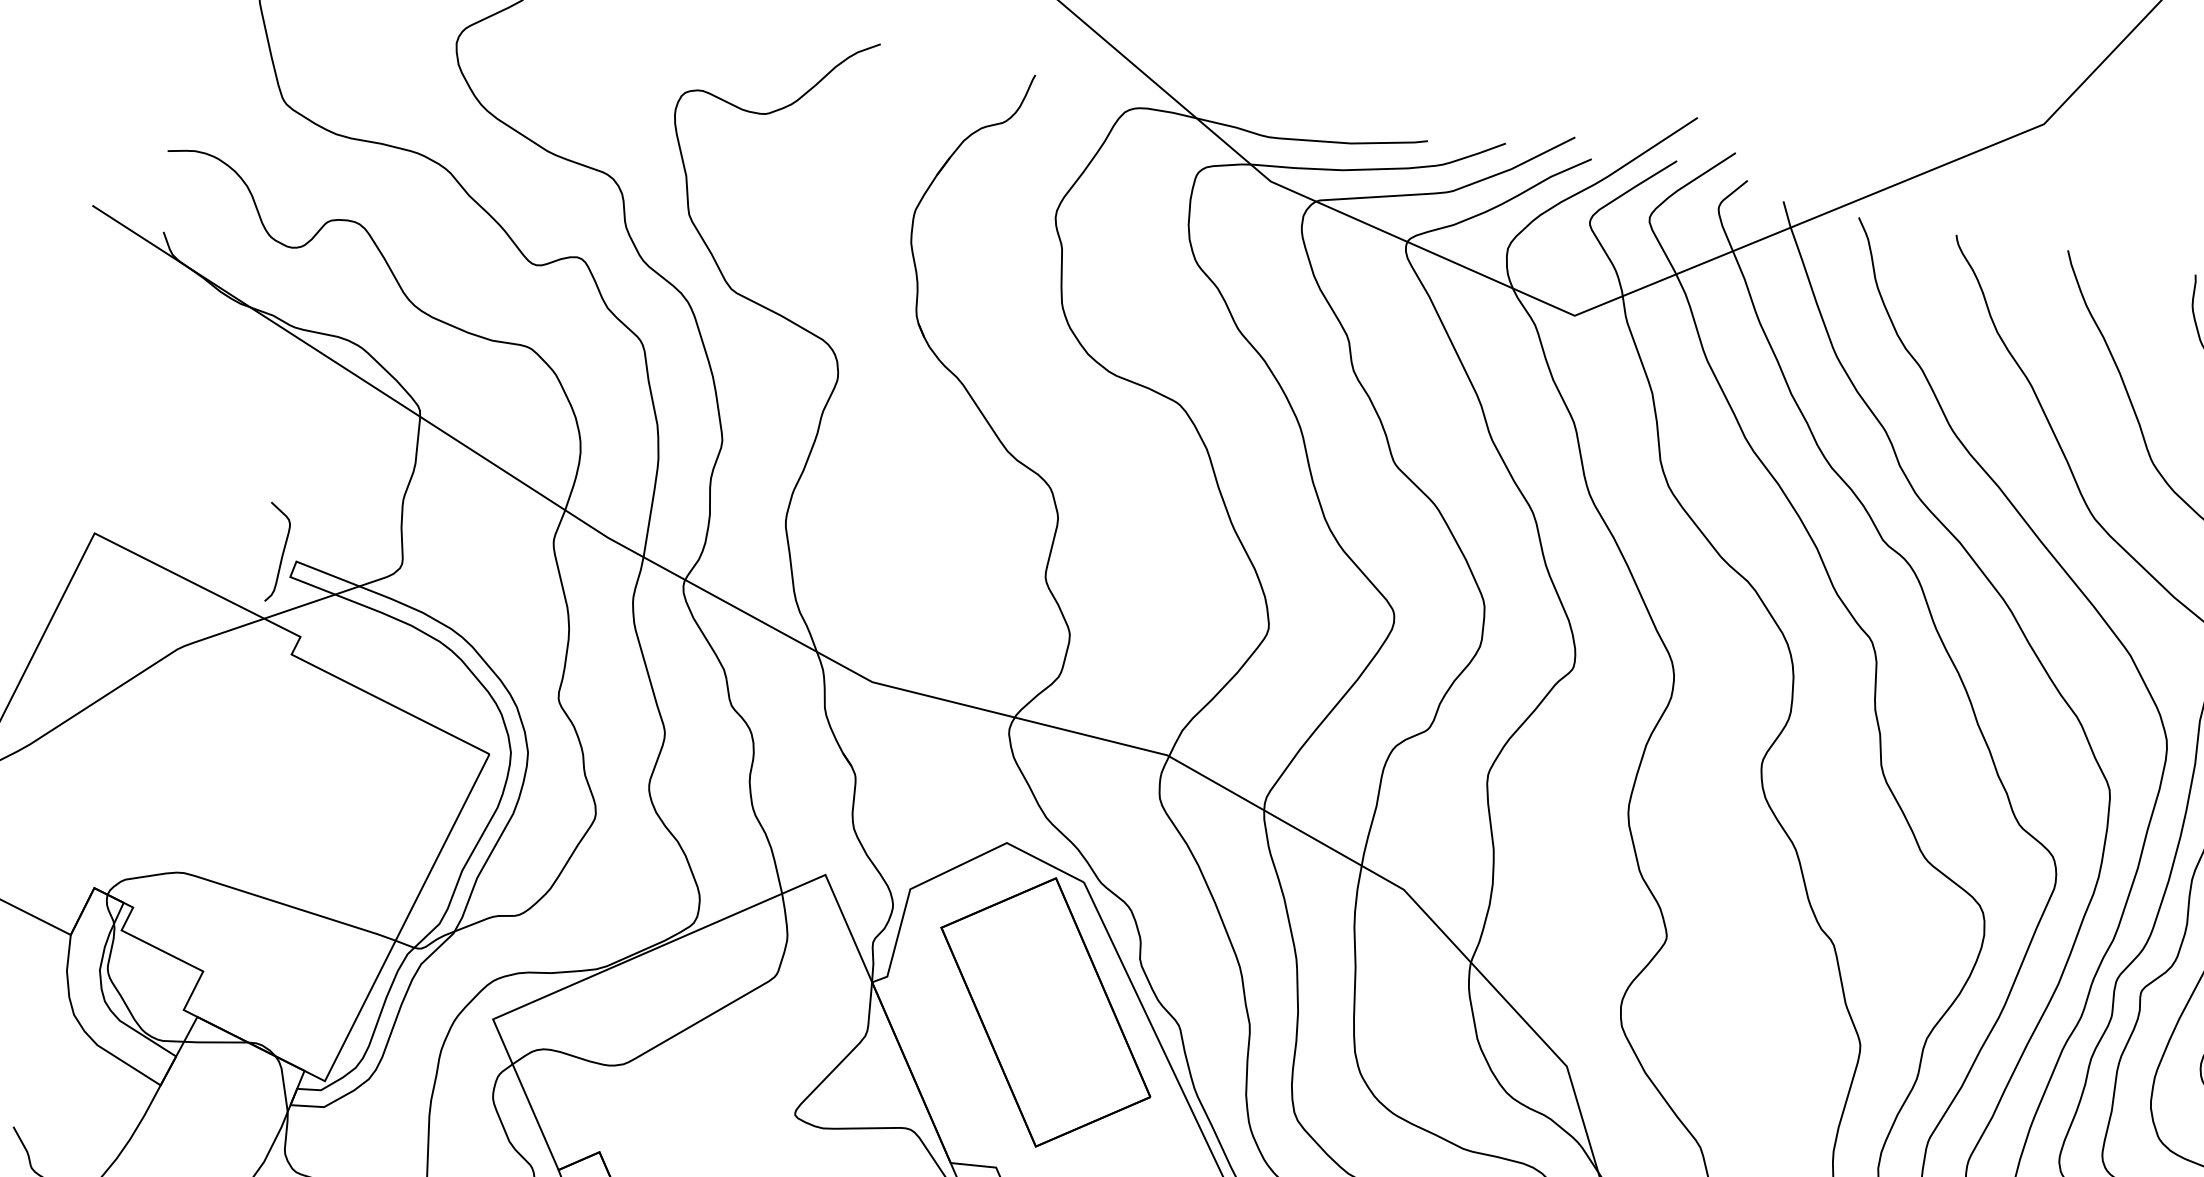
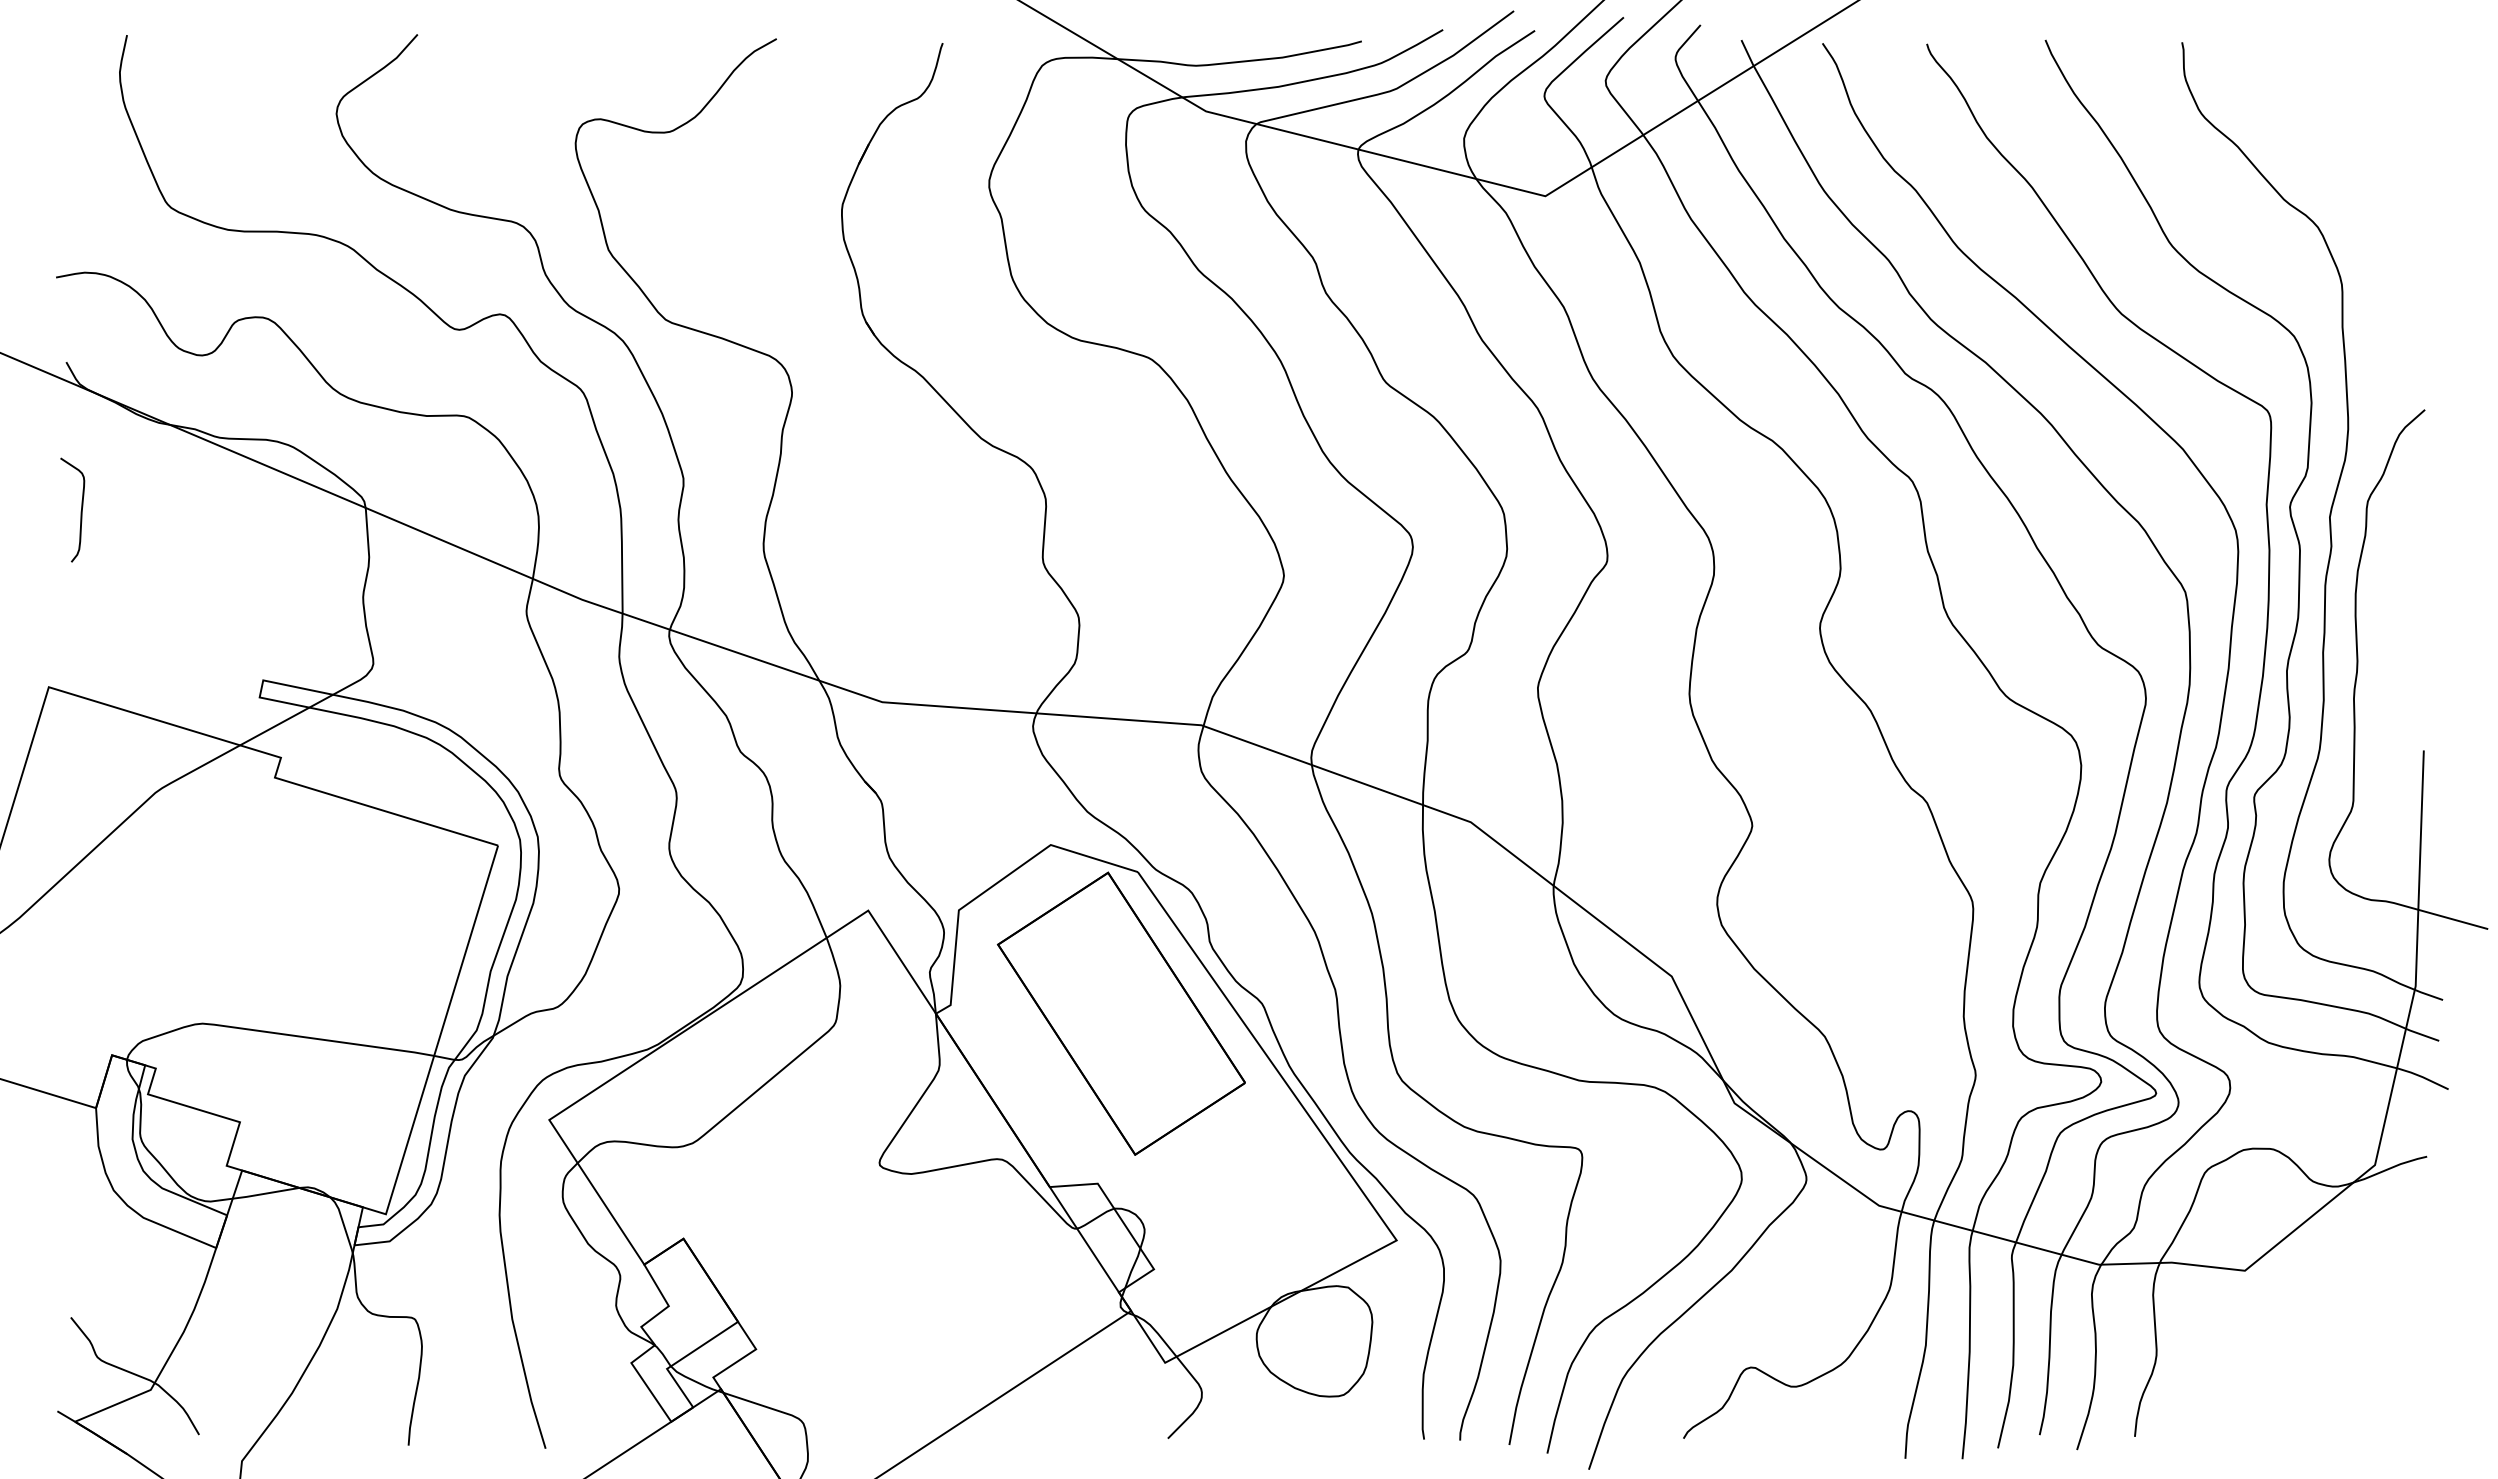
curve: (281, 555) -> (80, 511), moved

